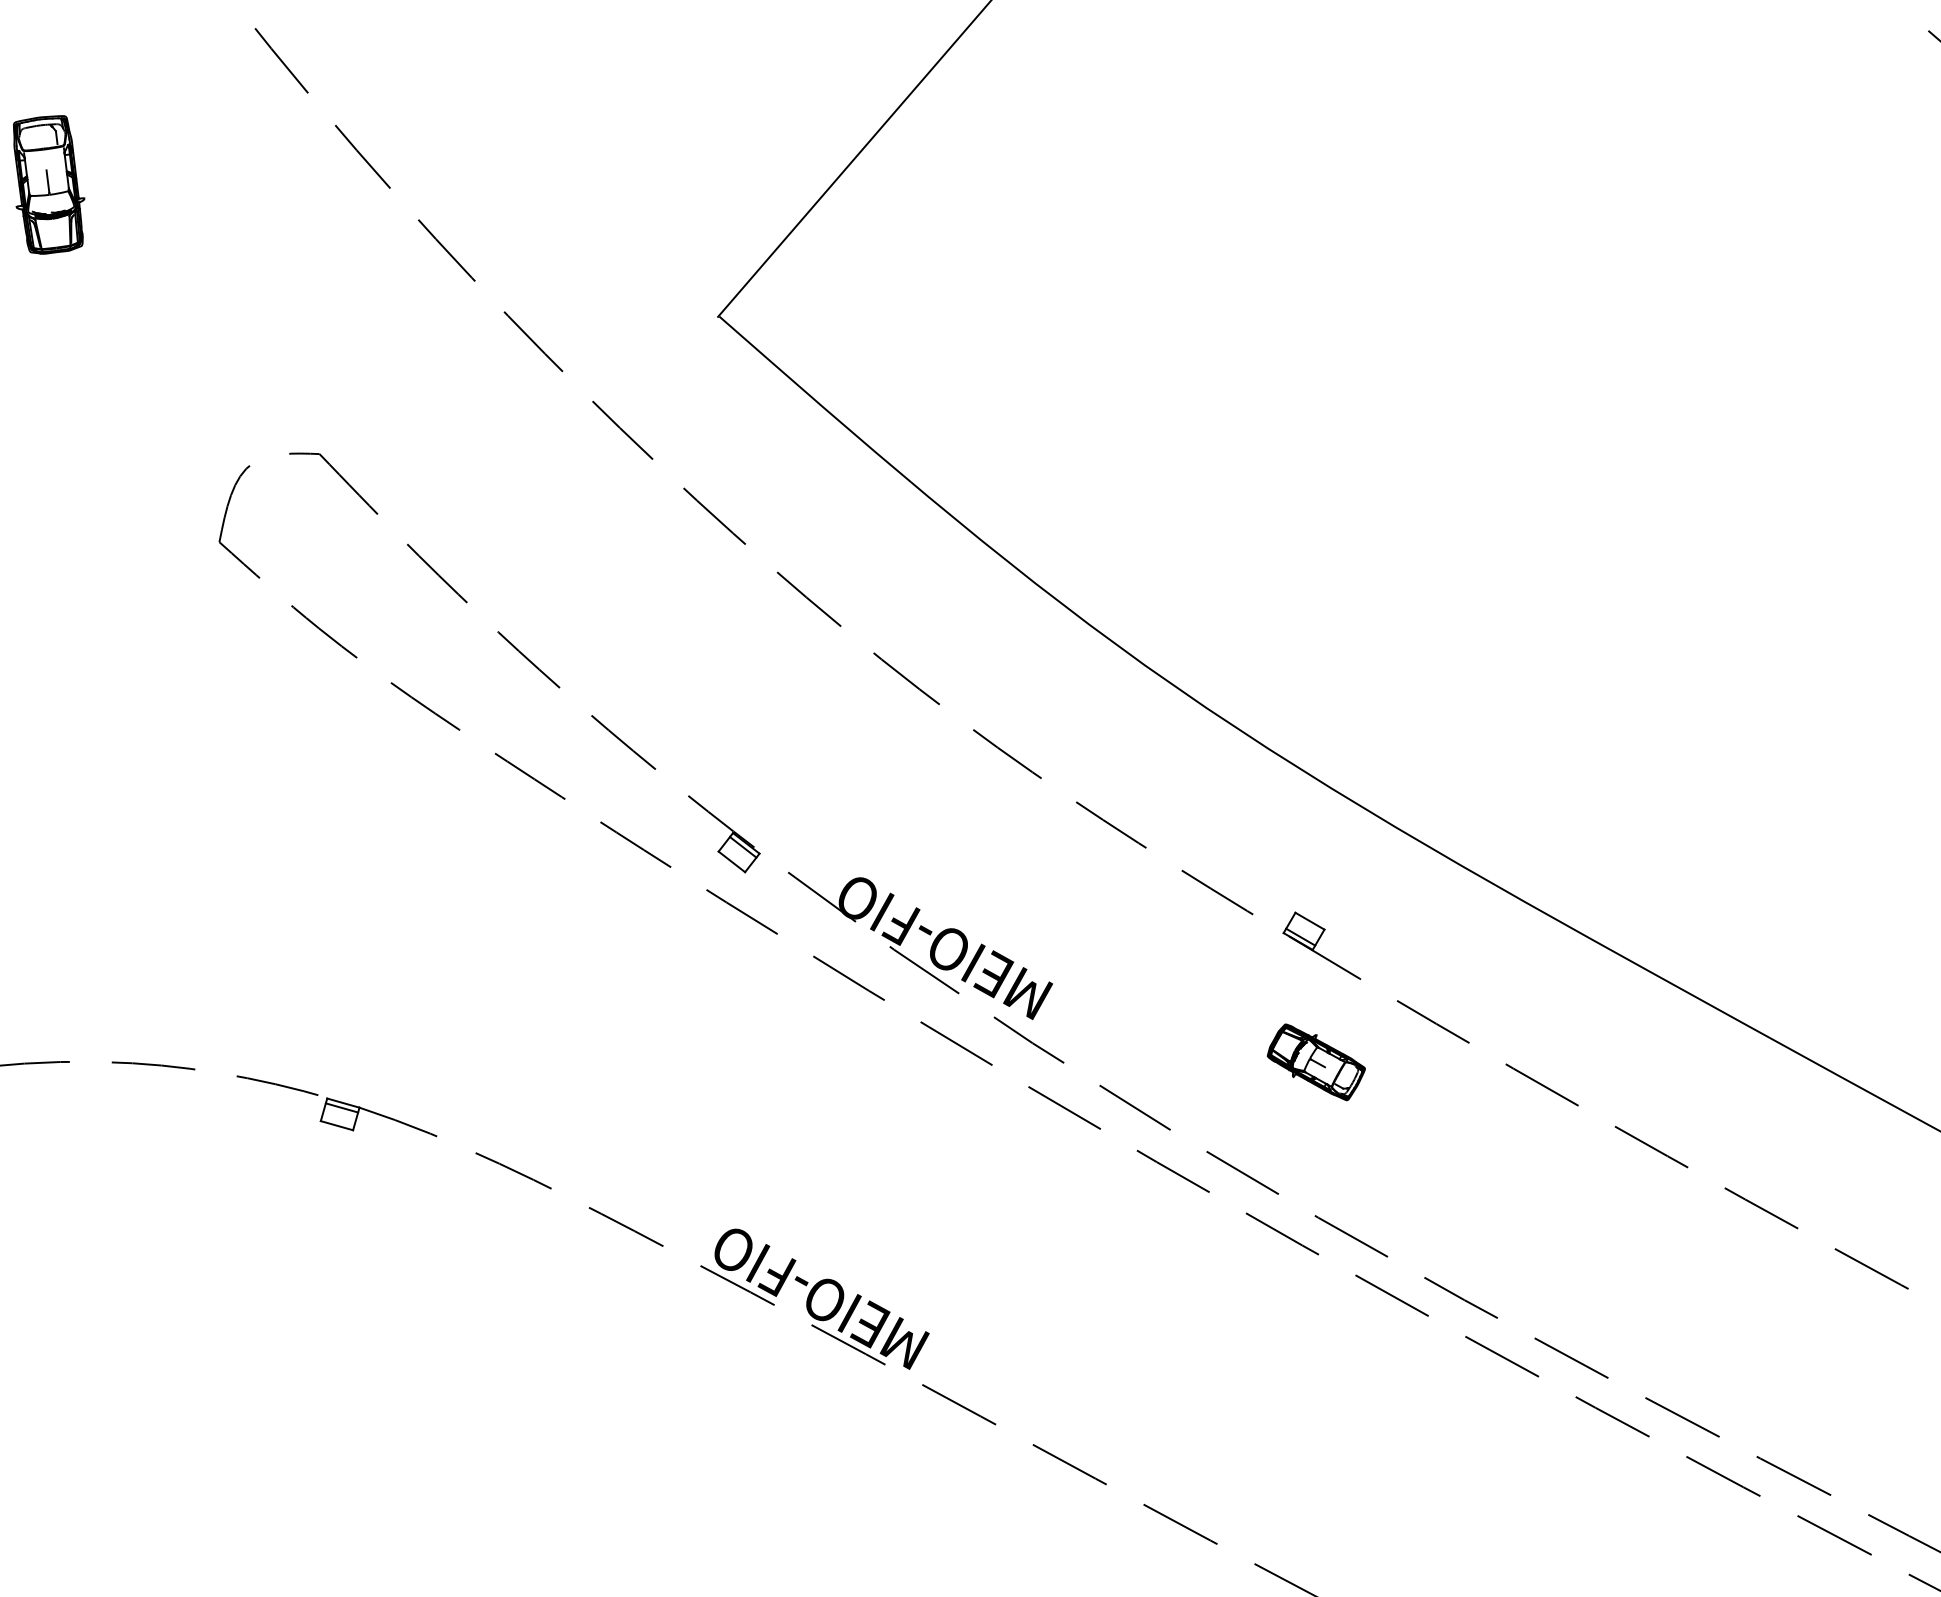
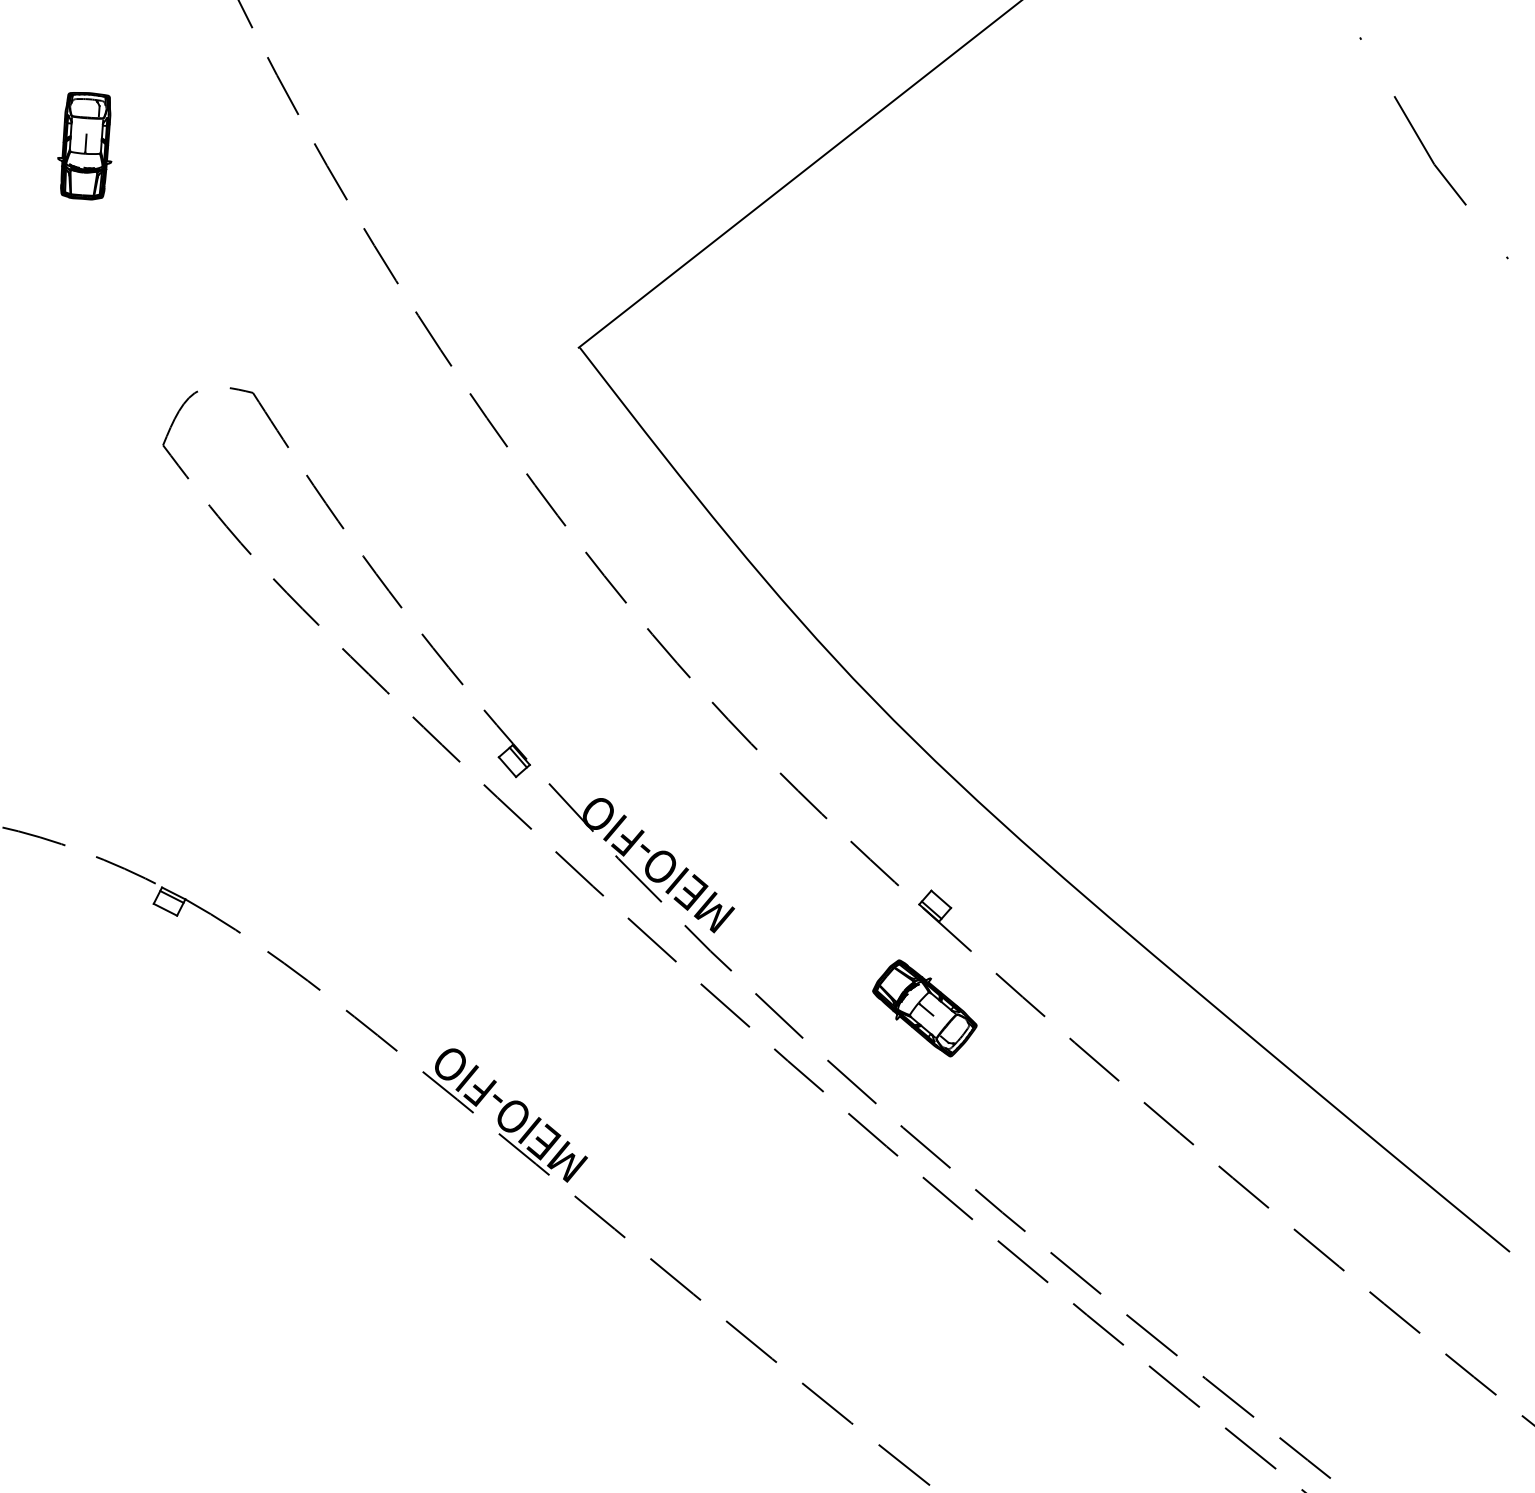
part: (1315, 1062) -> (924, 1008), size x1.43

